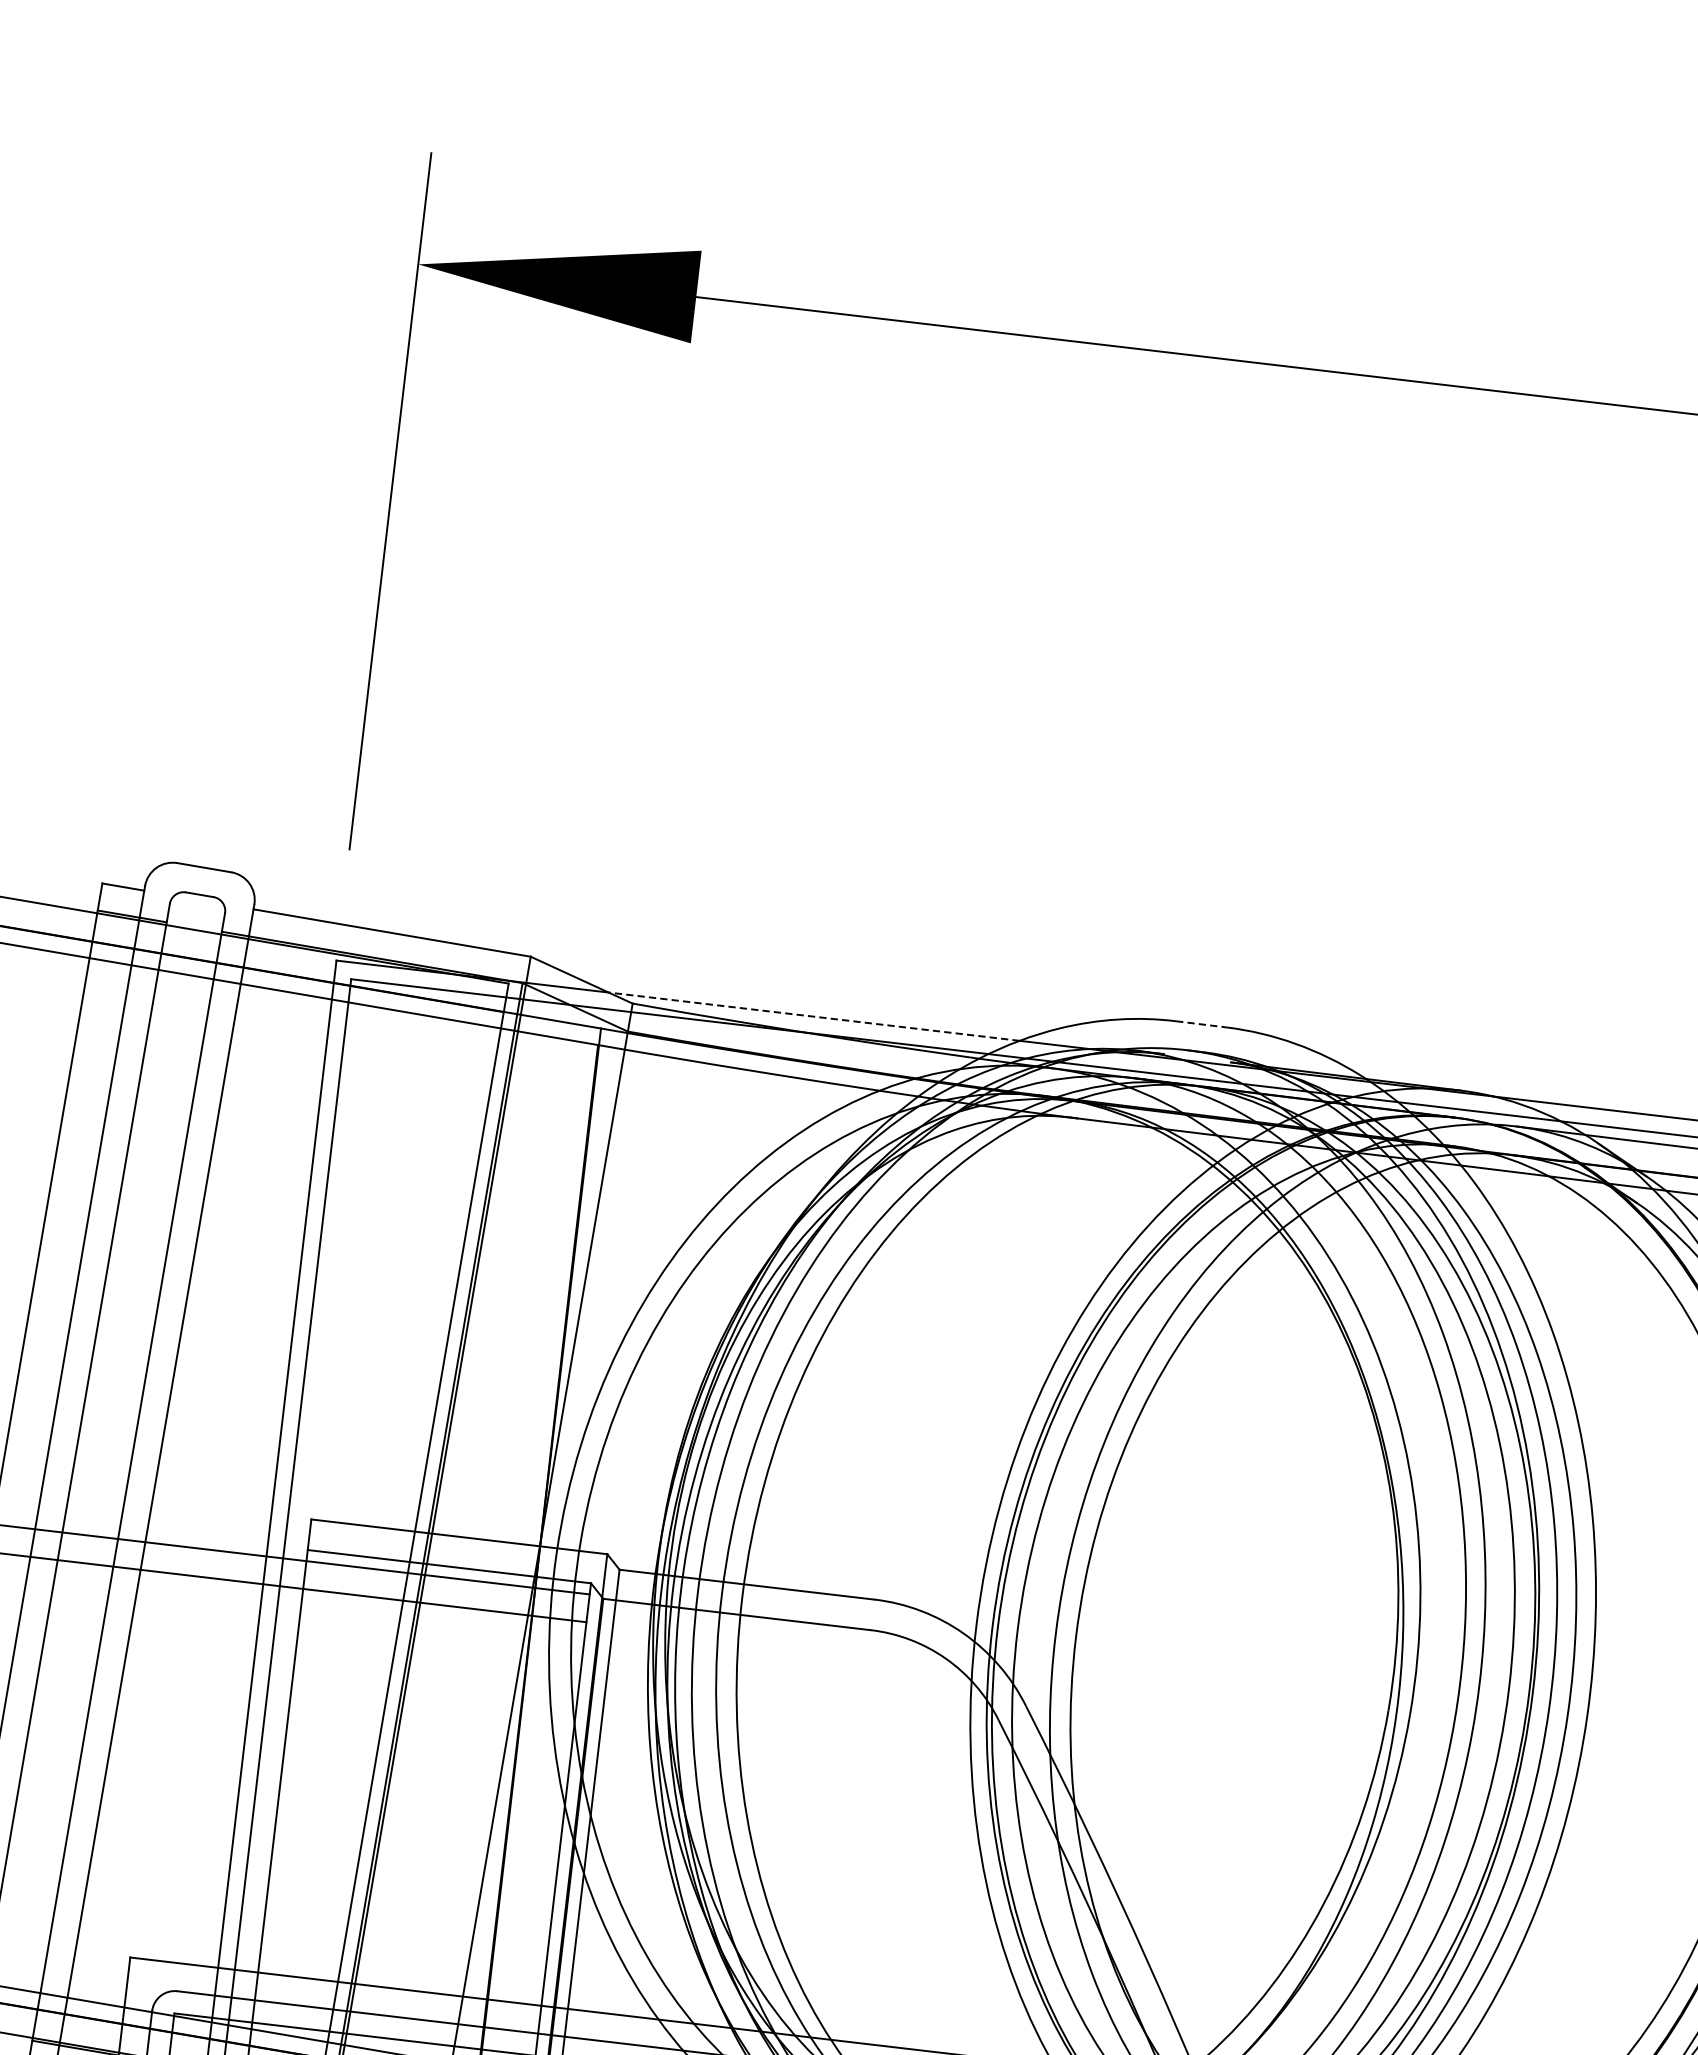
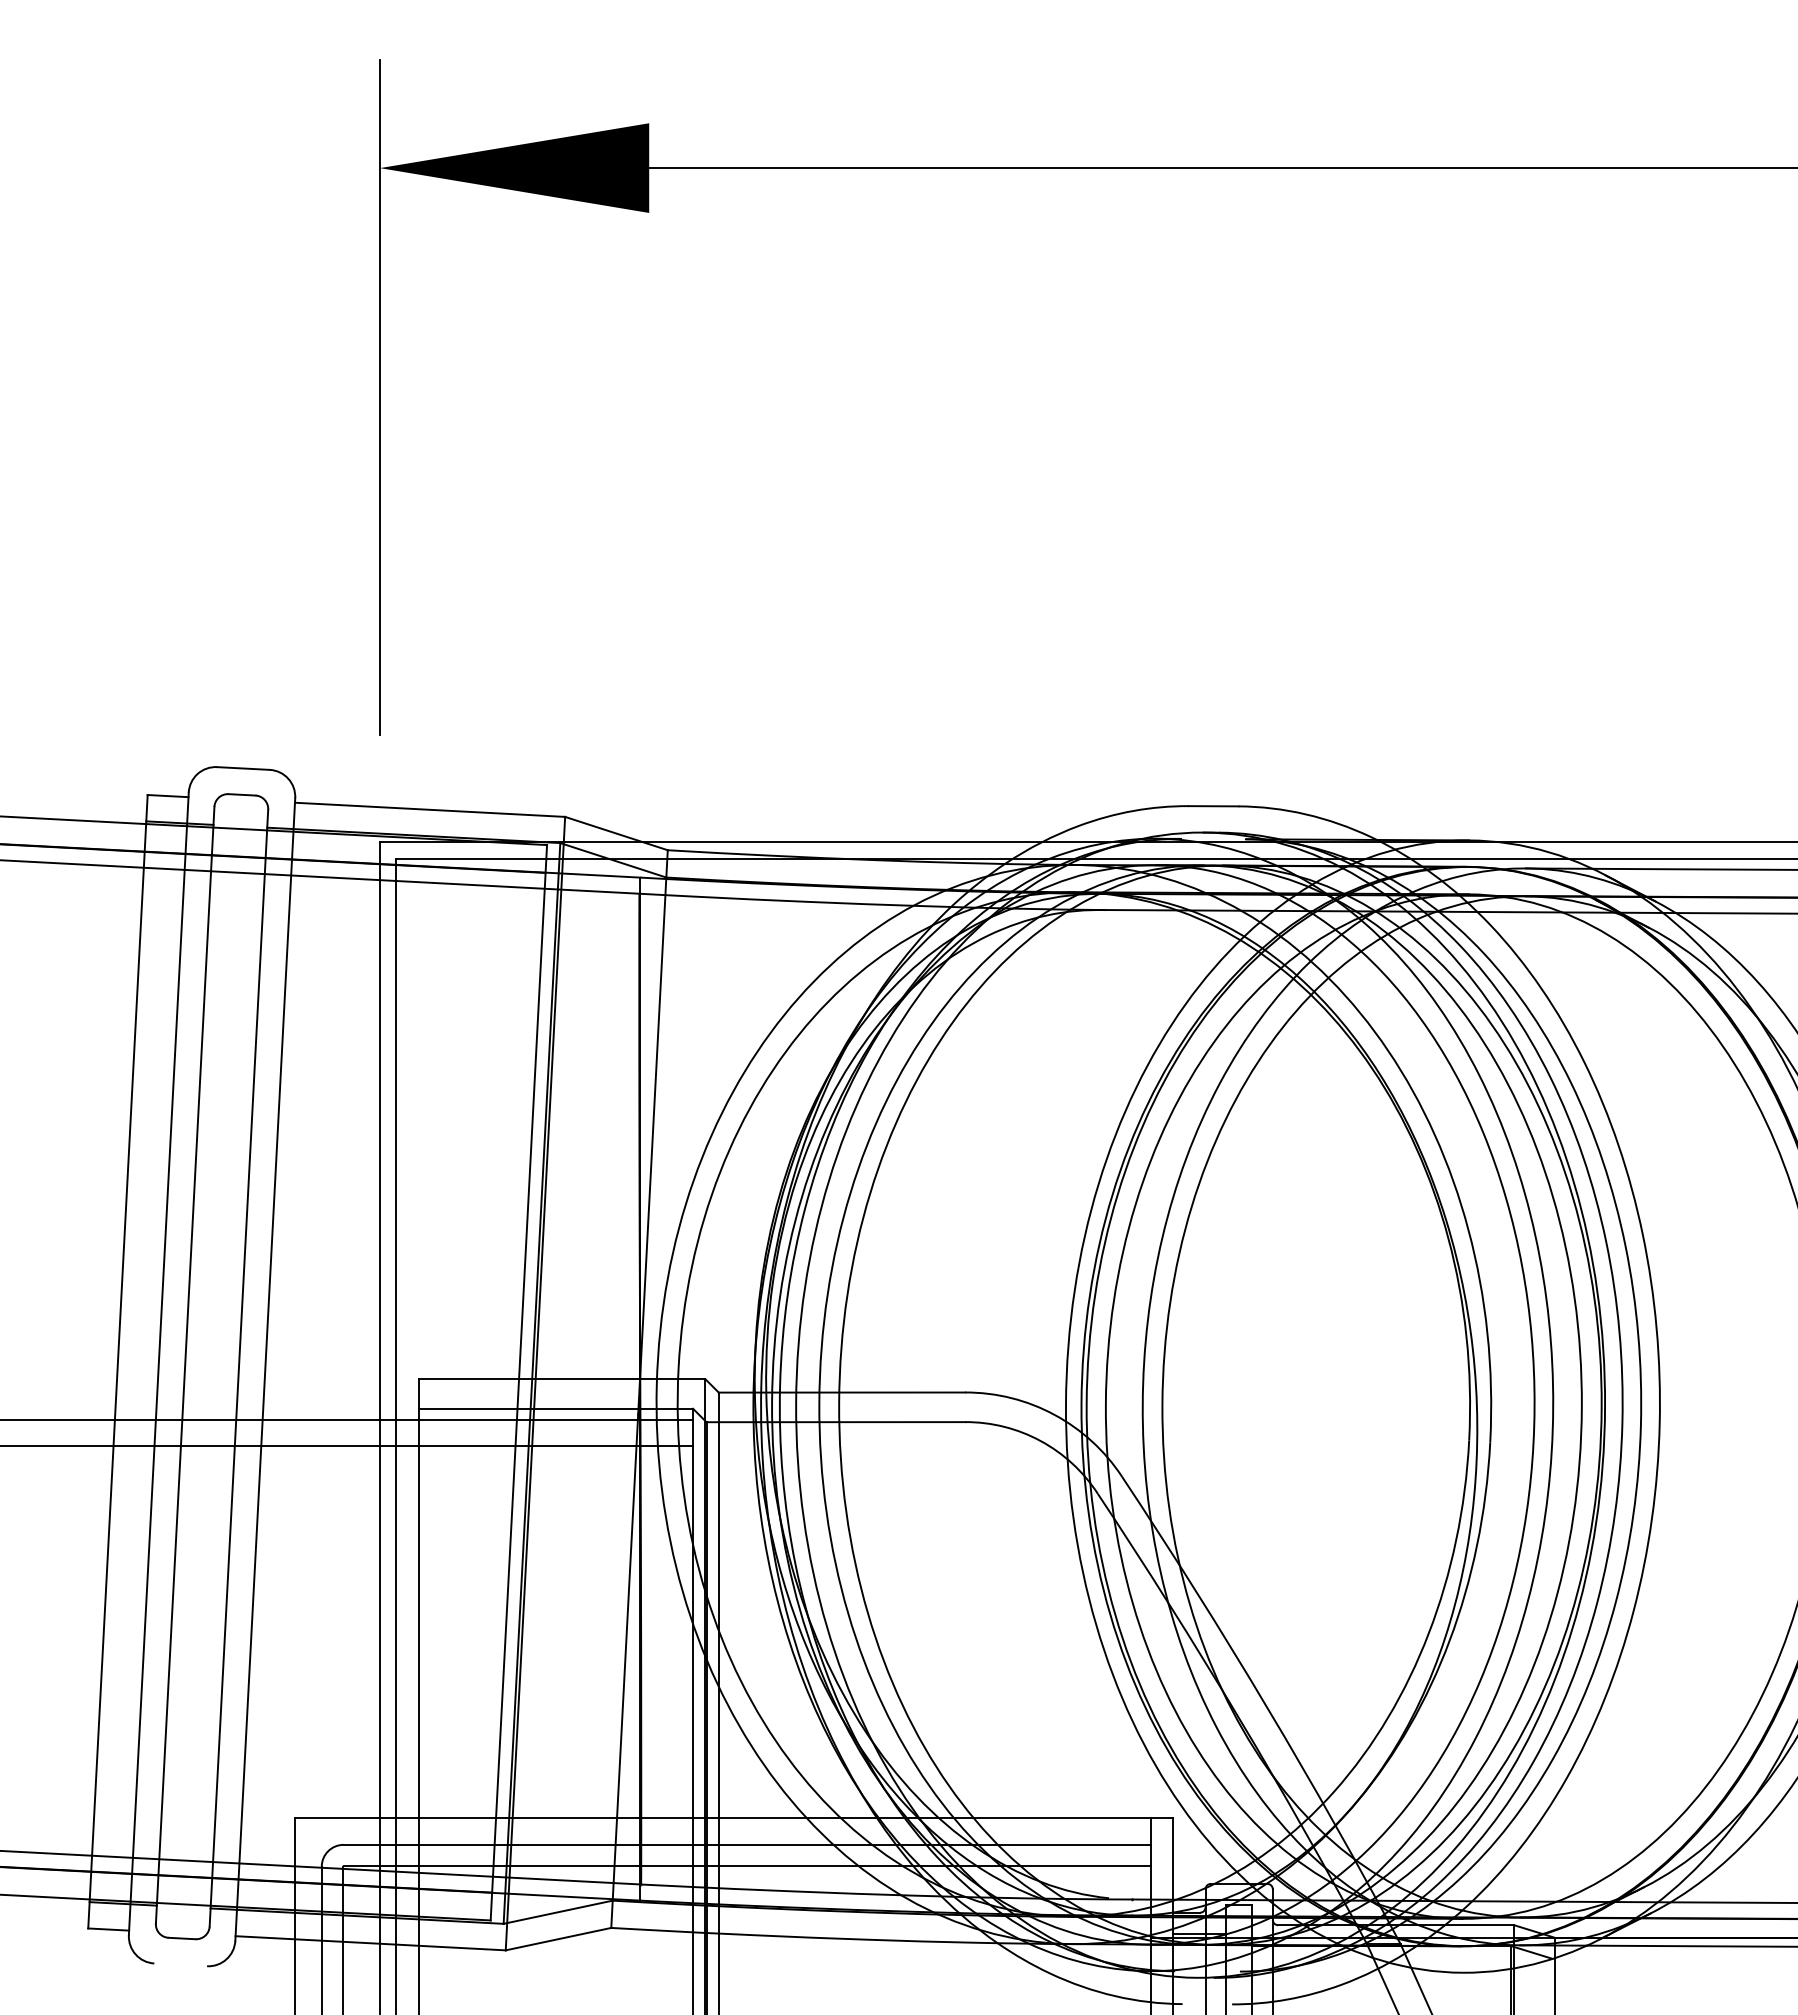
line: (814, 1016) -> (842, 842), dashed -> solid
line: (1201, 1024) -> (1213, 806), dashed -> solid

